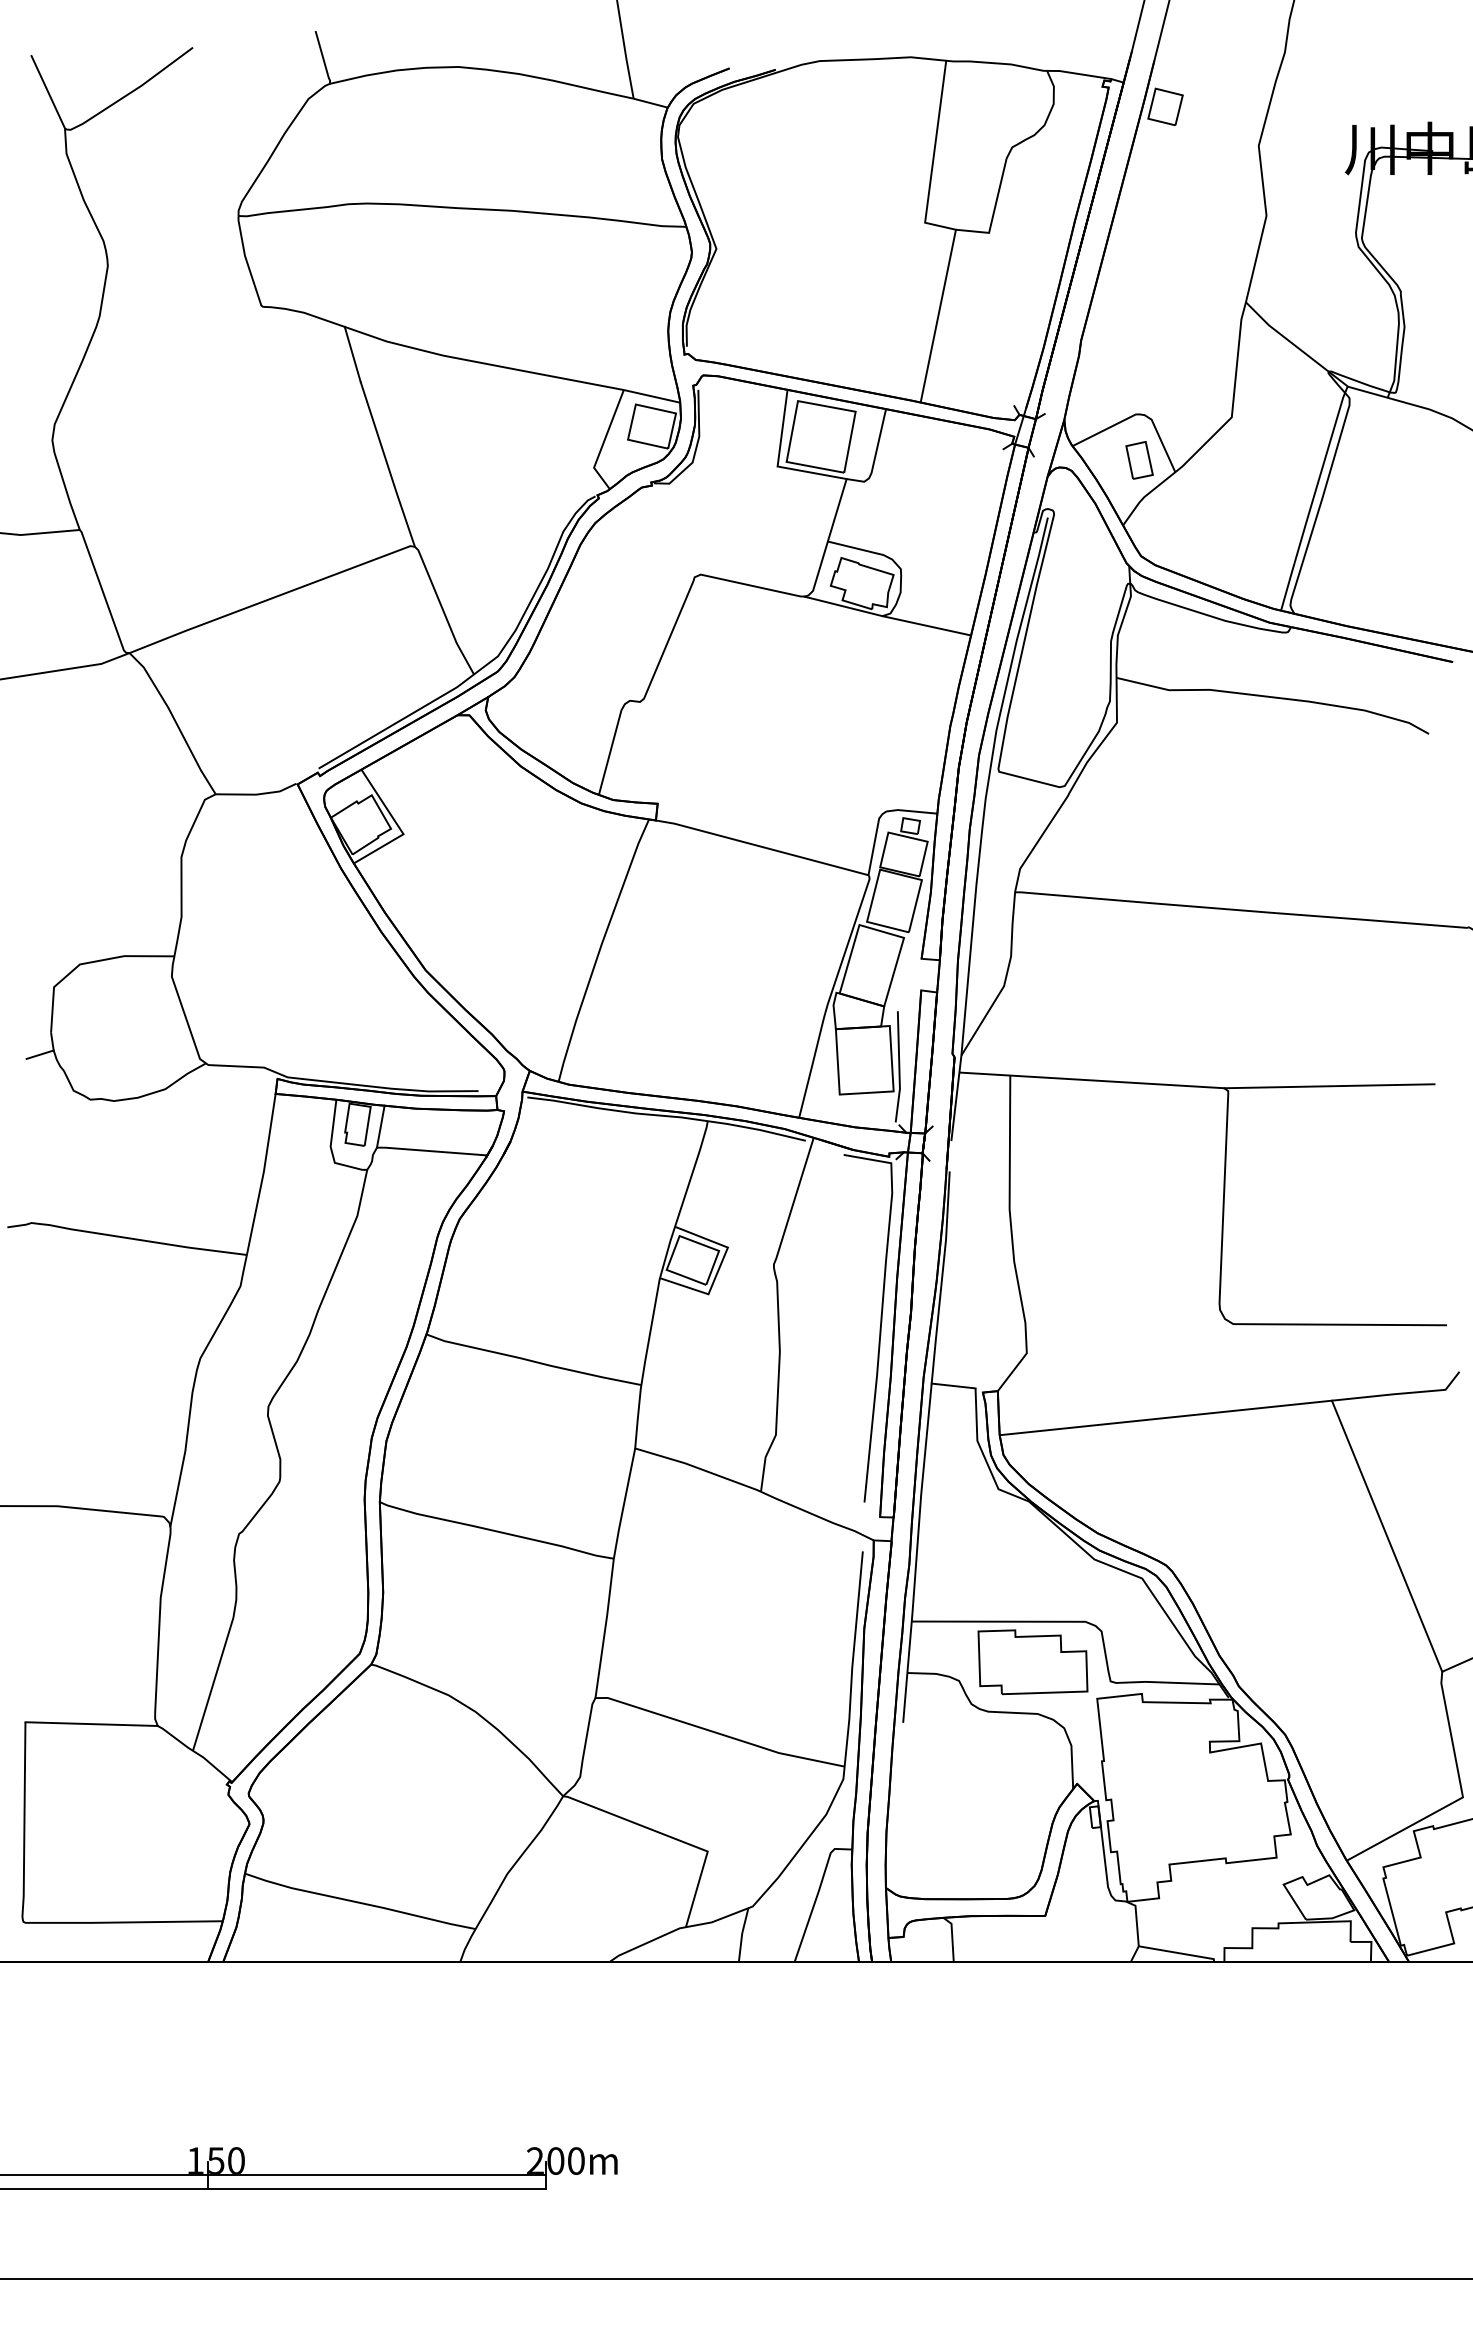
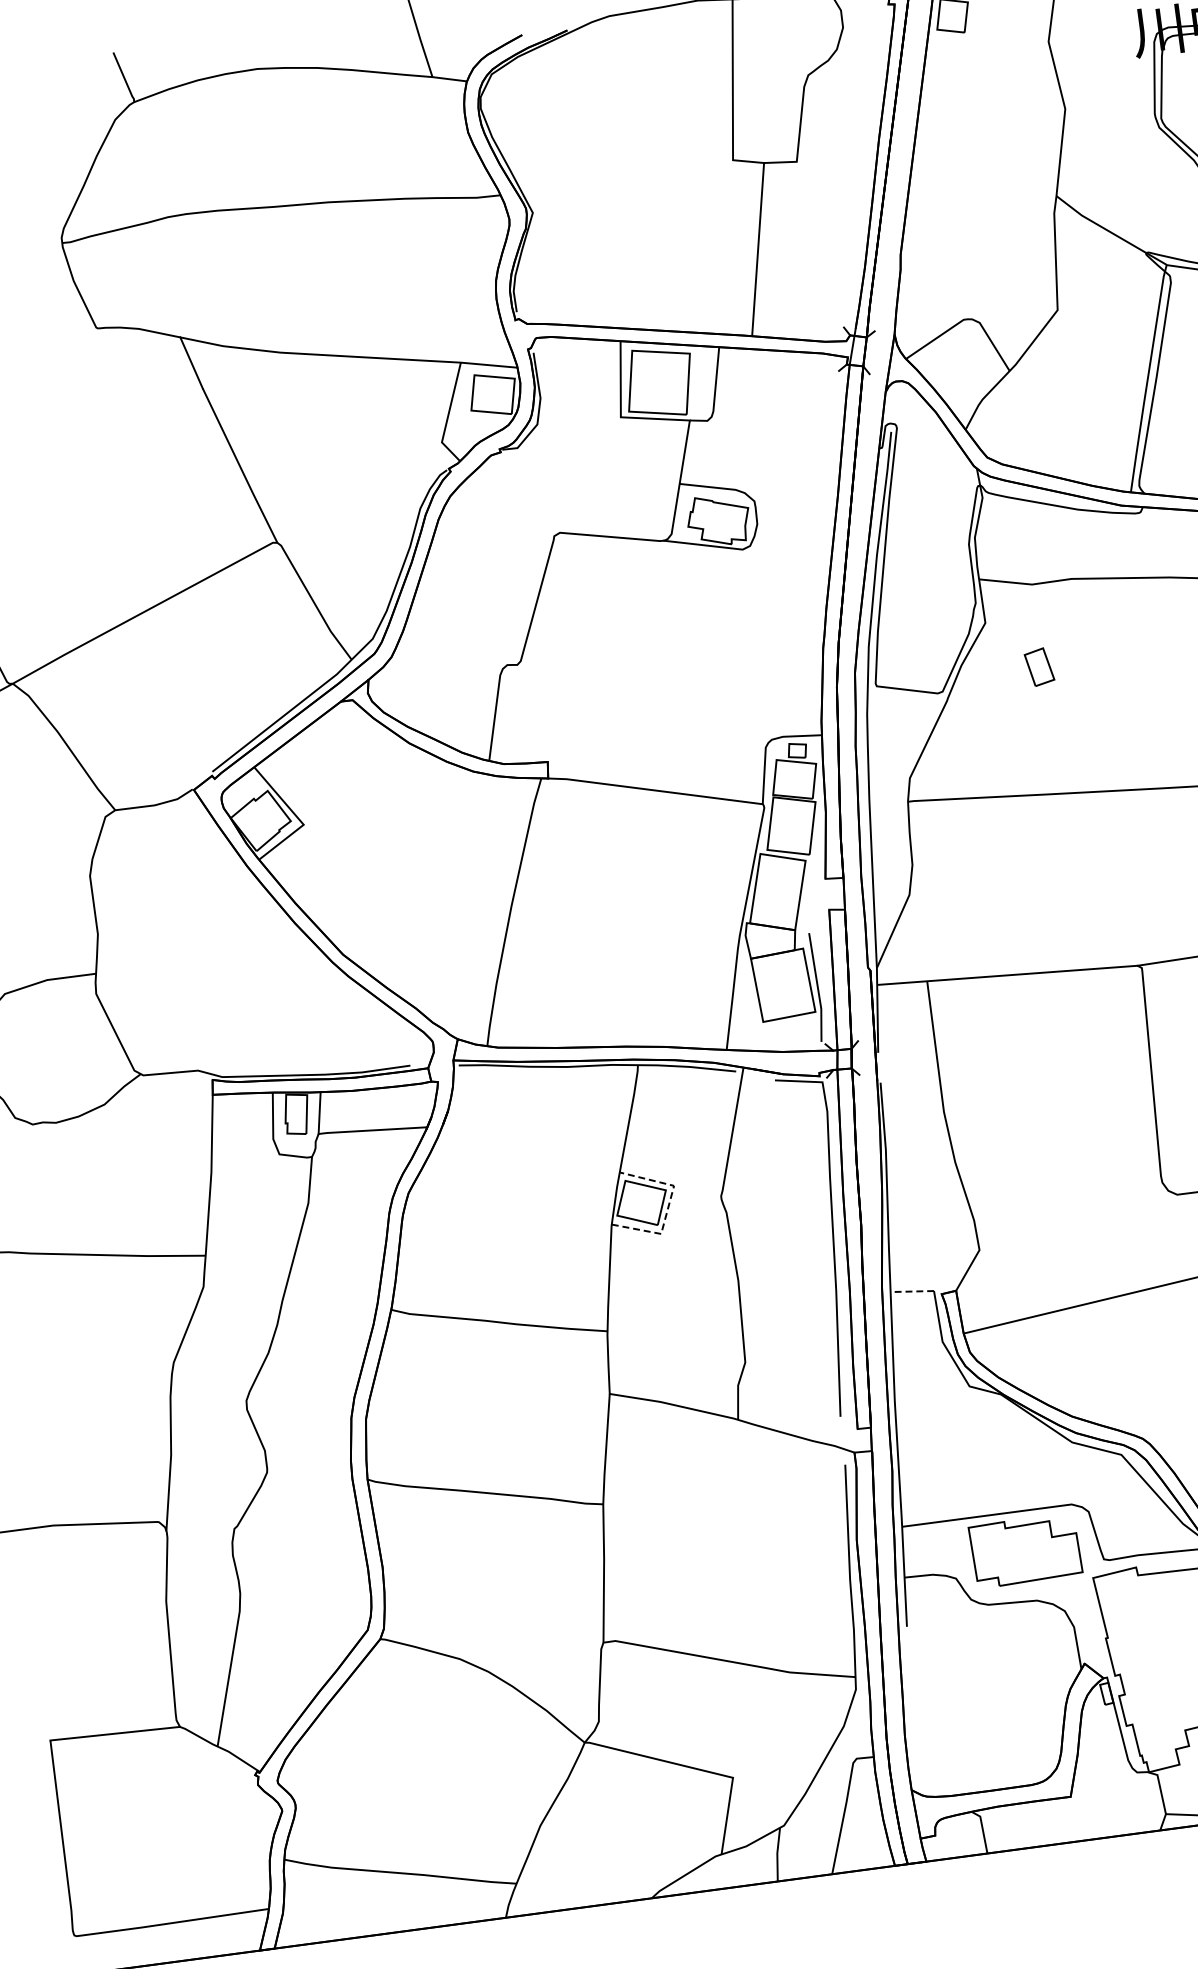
part: (1139, 460) -> (1039, 667), moved
line: (926, 625) -> (786, 553), removed
line: (719, 1268) -> (668, 1207), solid -> dashed
line: (953, 1385) -> (912, 1291), solid -> dashed

